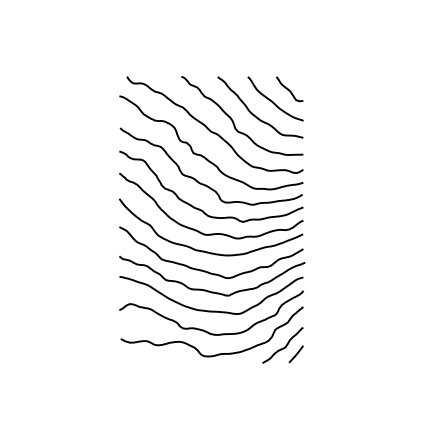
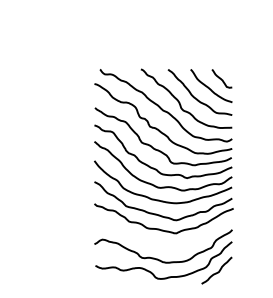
curve: (211, 310) -> (163, 244), removed
line: (295, 354) -> (226, 277), removed

